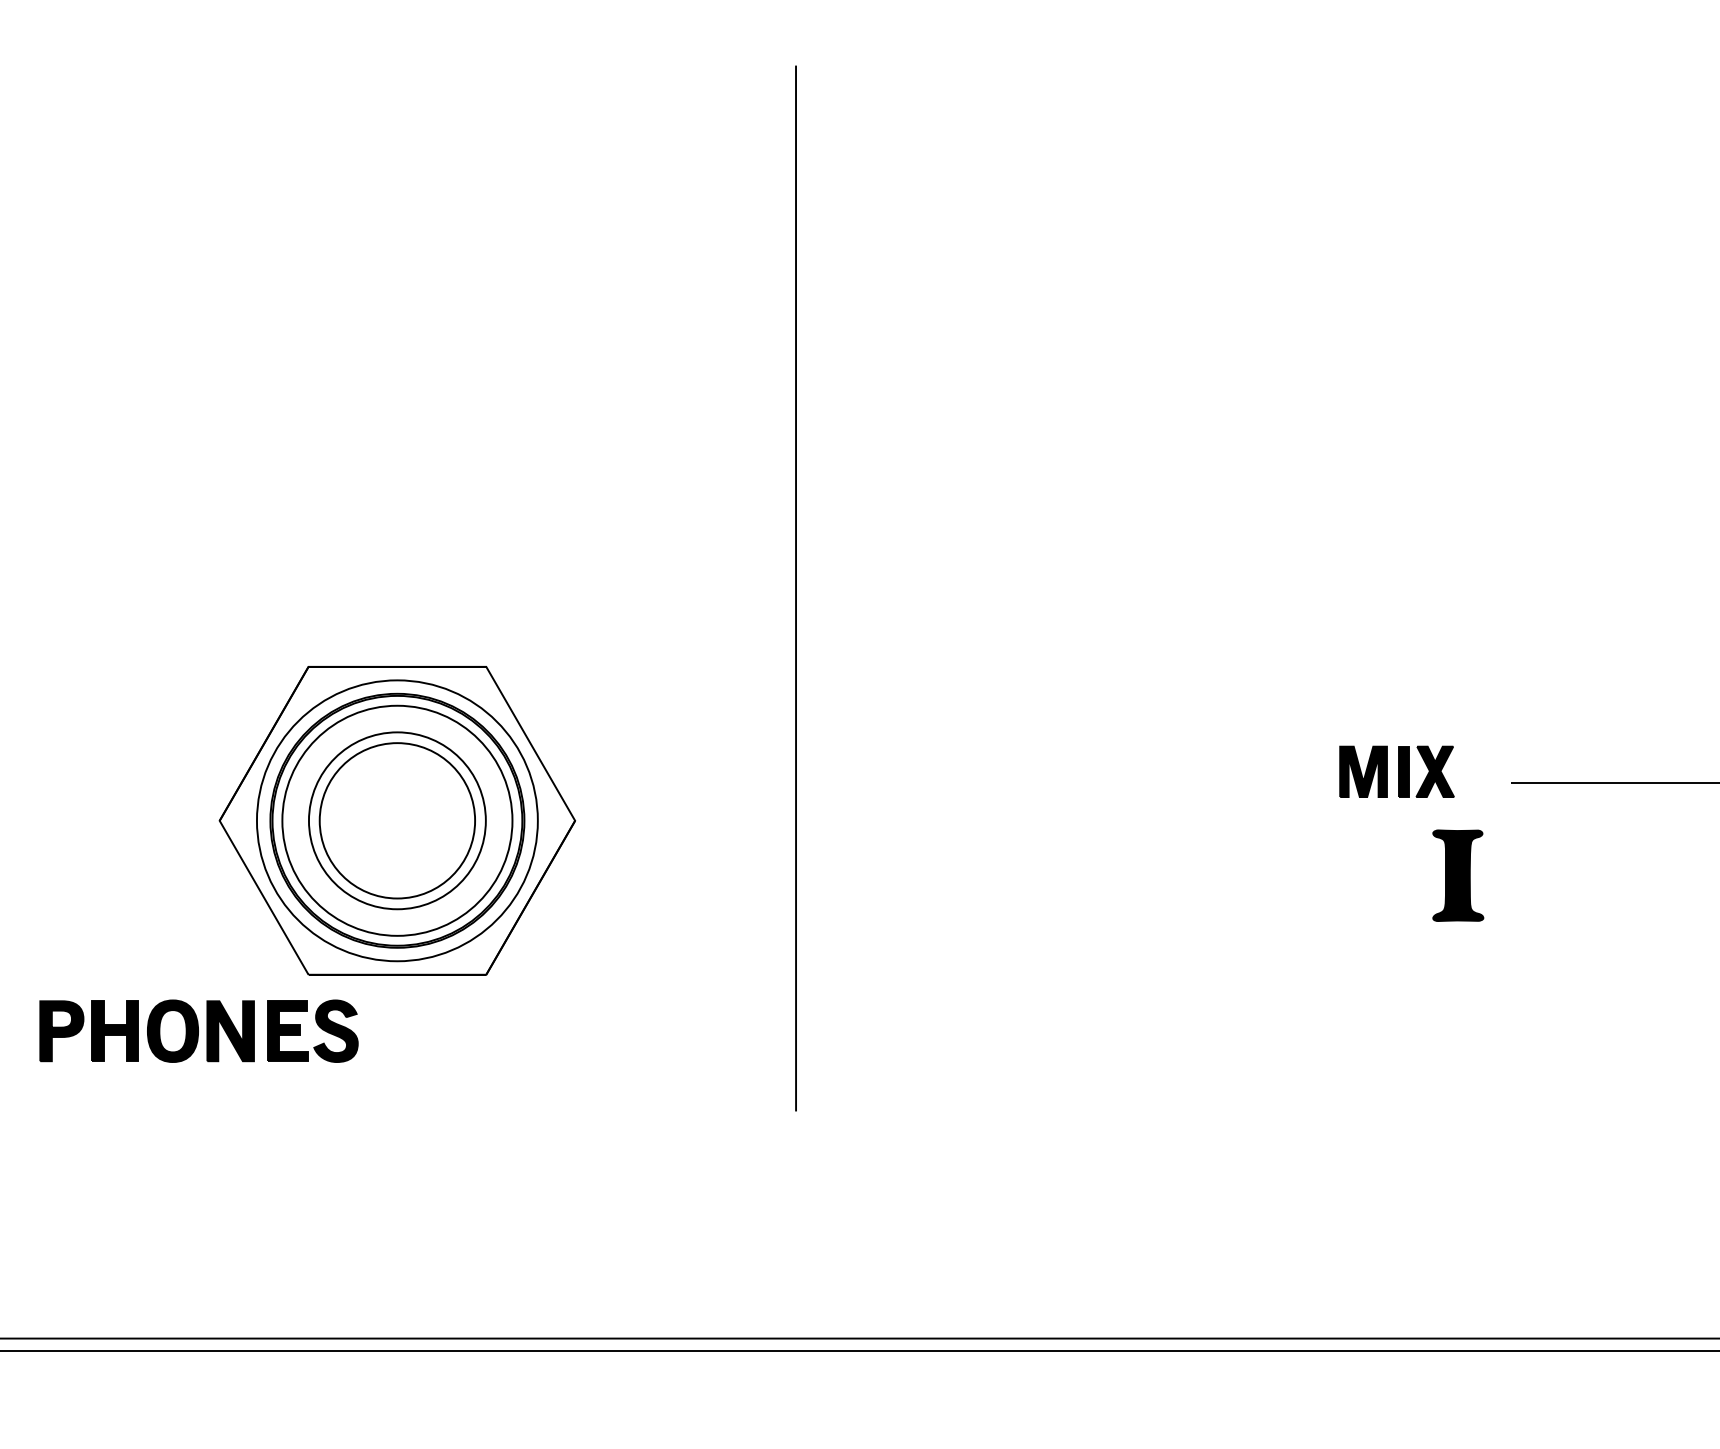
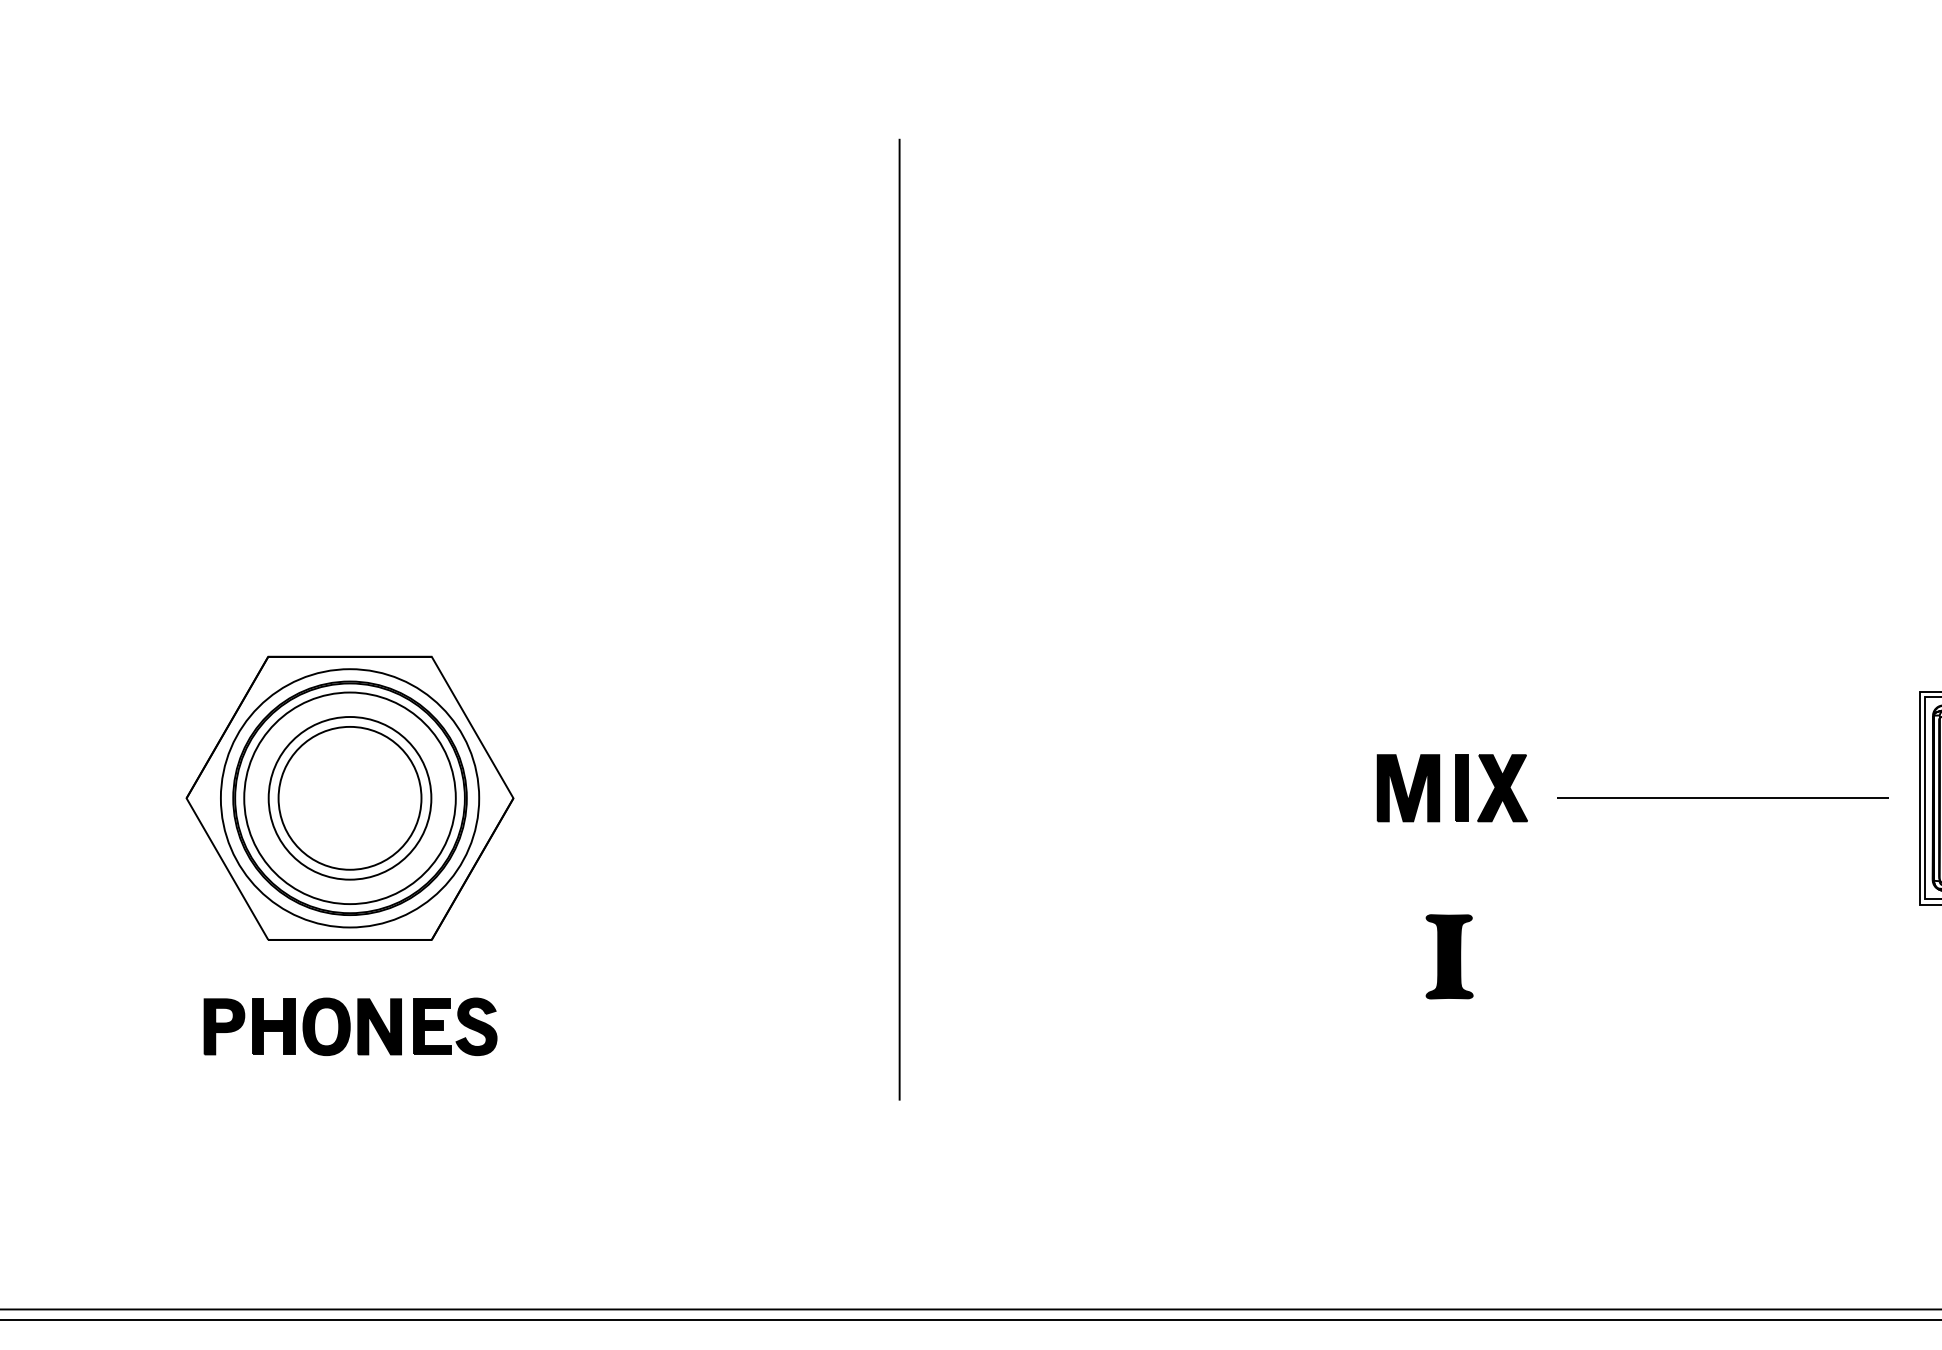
part: (1396, 772) -> (1451, 788), size x1.43
part: (396, 819) -> (349, 797), moved
part: (1458, 875) -> (1449, 956), moved

